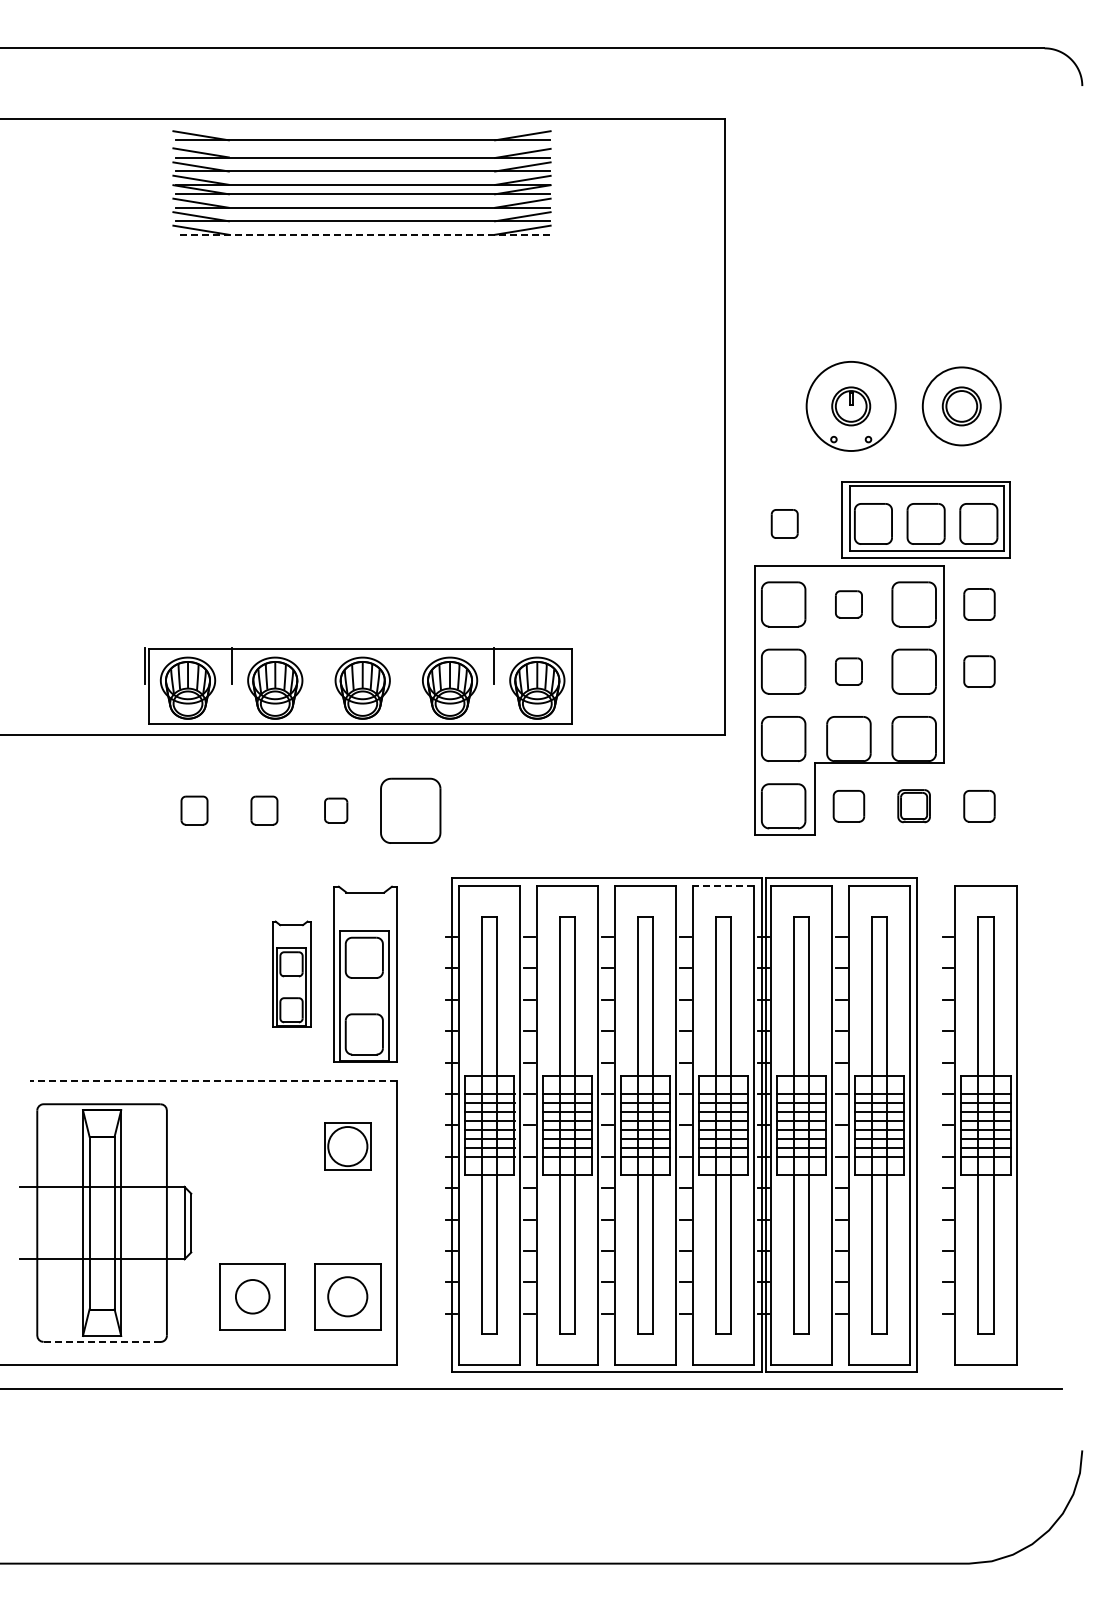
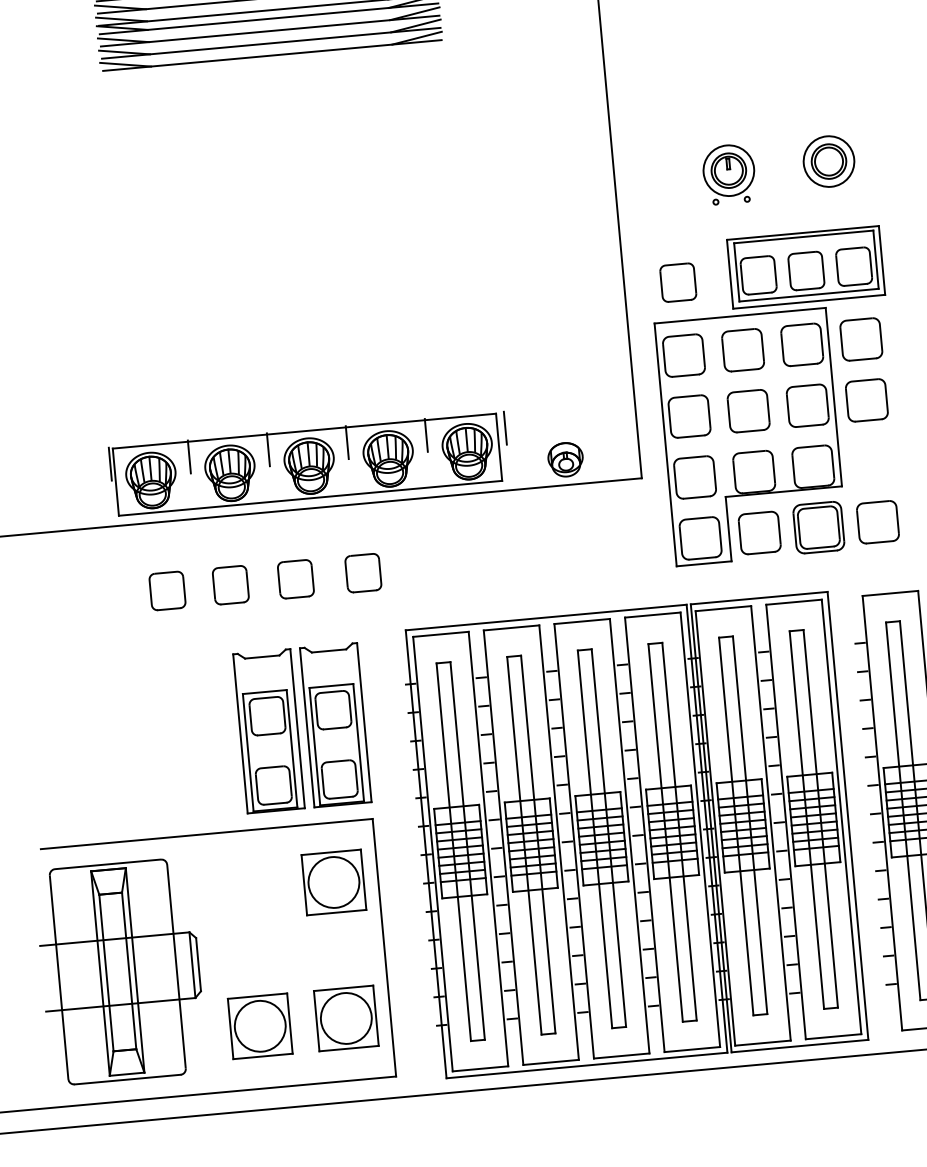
line: (362, 234) -> (272, 55), dashed -> solid
circle: (851, 406) -> (729, 170), size x0.62
circle: (961, 406) -> (828, 161), size x0.71
part: (784, 523) -> (678, 282), size x1.43
part: (848, 604) -> (742, 350), size x1.67
part: (979, 604) -> (861, 339), size x1.43
line: (319, 666) -> (268, 450), added
line: (406, 666) -> (347, 442), added
line: (580, 666) -> (505, 428), added
part: (848, 671) -> (748, 410), size x1.67
part: (979, 671) -> (866, 400), size x1.43
part: (643, 706) -> (565, 459), added
part: (913, 805) -> (818, 526), size x1.67
part: (848, 806) -> (759, 533), size x1.43
part: (979, 806) -> (878, 522), size x1.43
part: (194, 810) -> (167, 590), size x1.43
part: (264, 810) -> (230, 584), size x1.43
part: (335, 810) -> (295, 579), size x1.67
part: (410, 810) -> (363, 572), size x0.62
line: (723, 885) -> (652, 615), dashed -> solid
part: (291, 973) -> (268, 730), size x1.67
line: (212, 1080) -> (206, 833), dashed -> solid
part: (347, 1146) -> (333, 882), size x1.43
circle: (252, 1296) -> (260, 1026), size x1.67
circle: (347, 1296) -> (346, 1018), size x1.43
line: (102, 1341) -> (127, 1079), dashed -> solid

